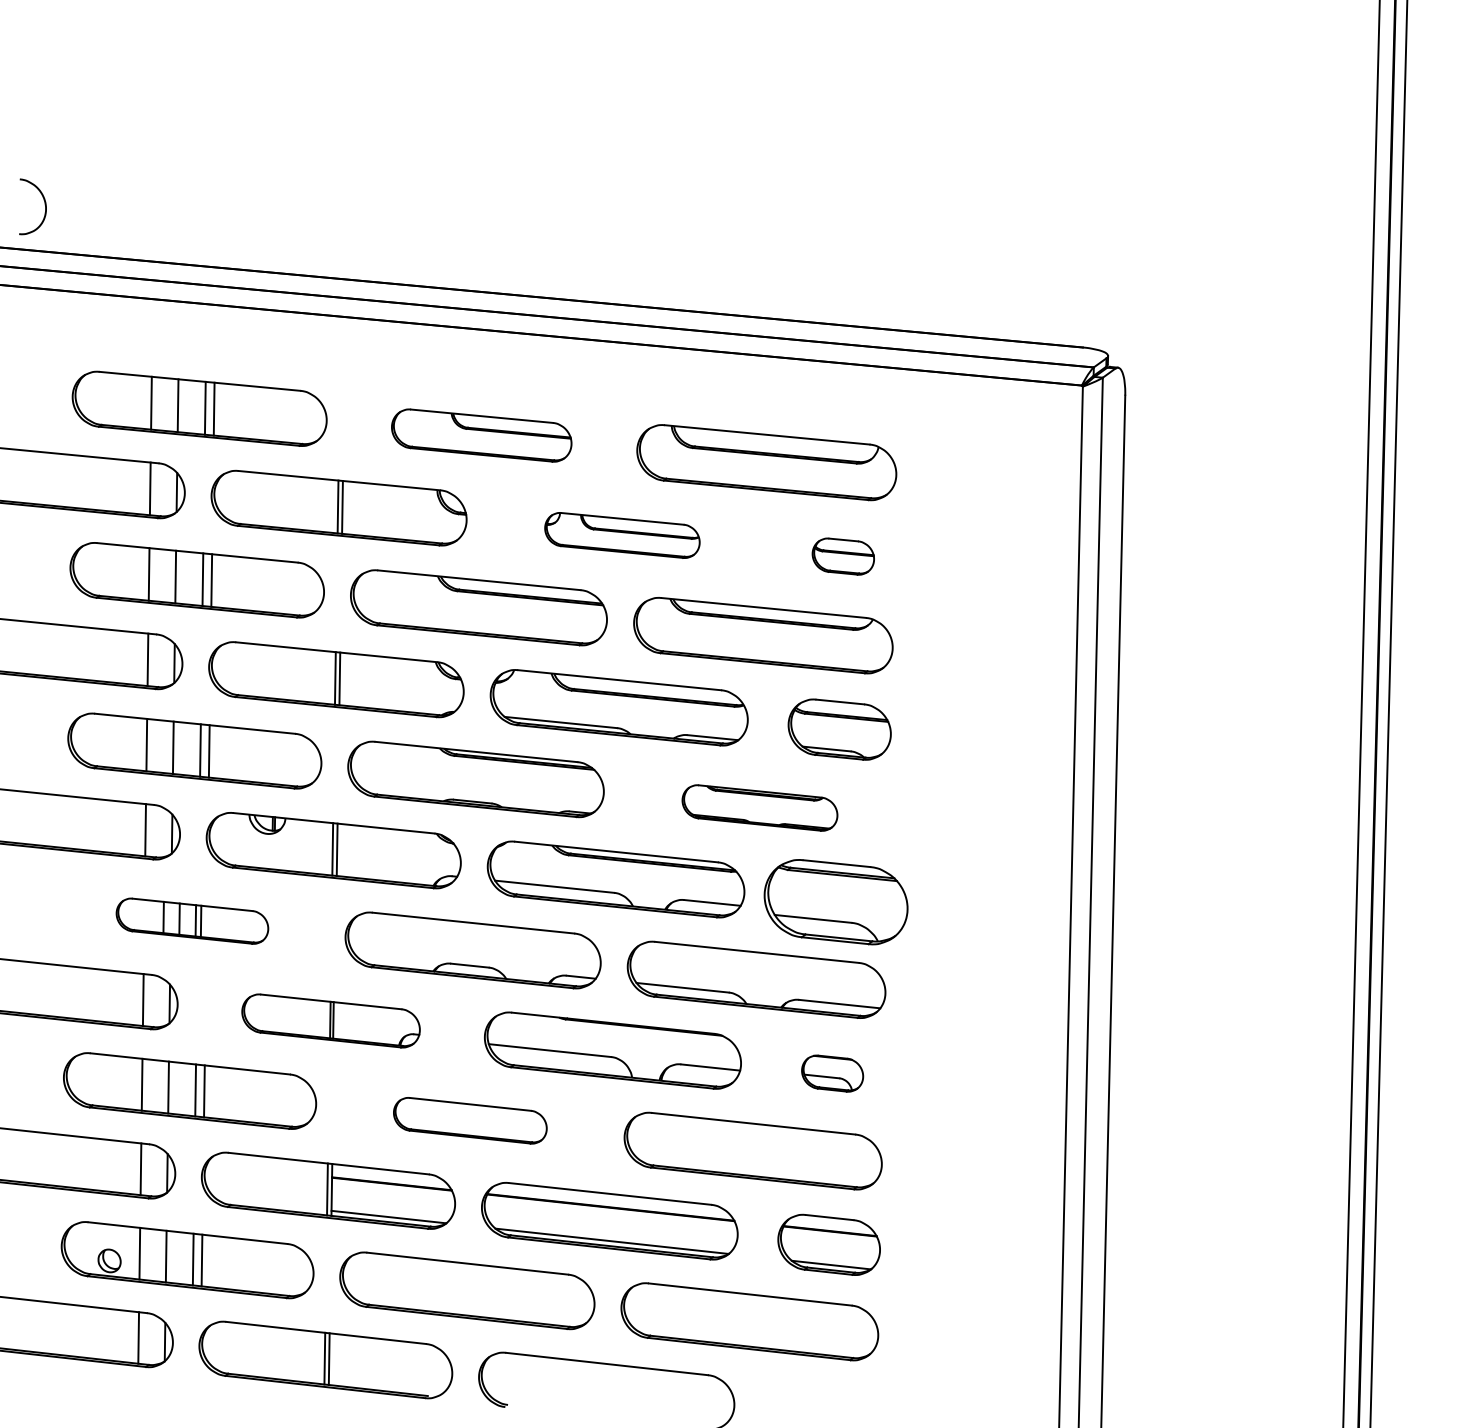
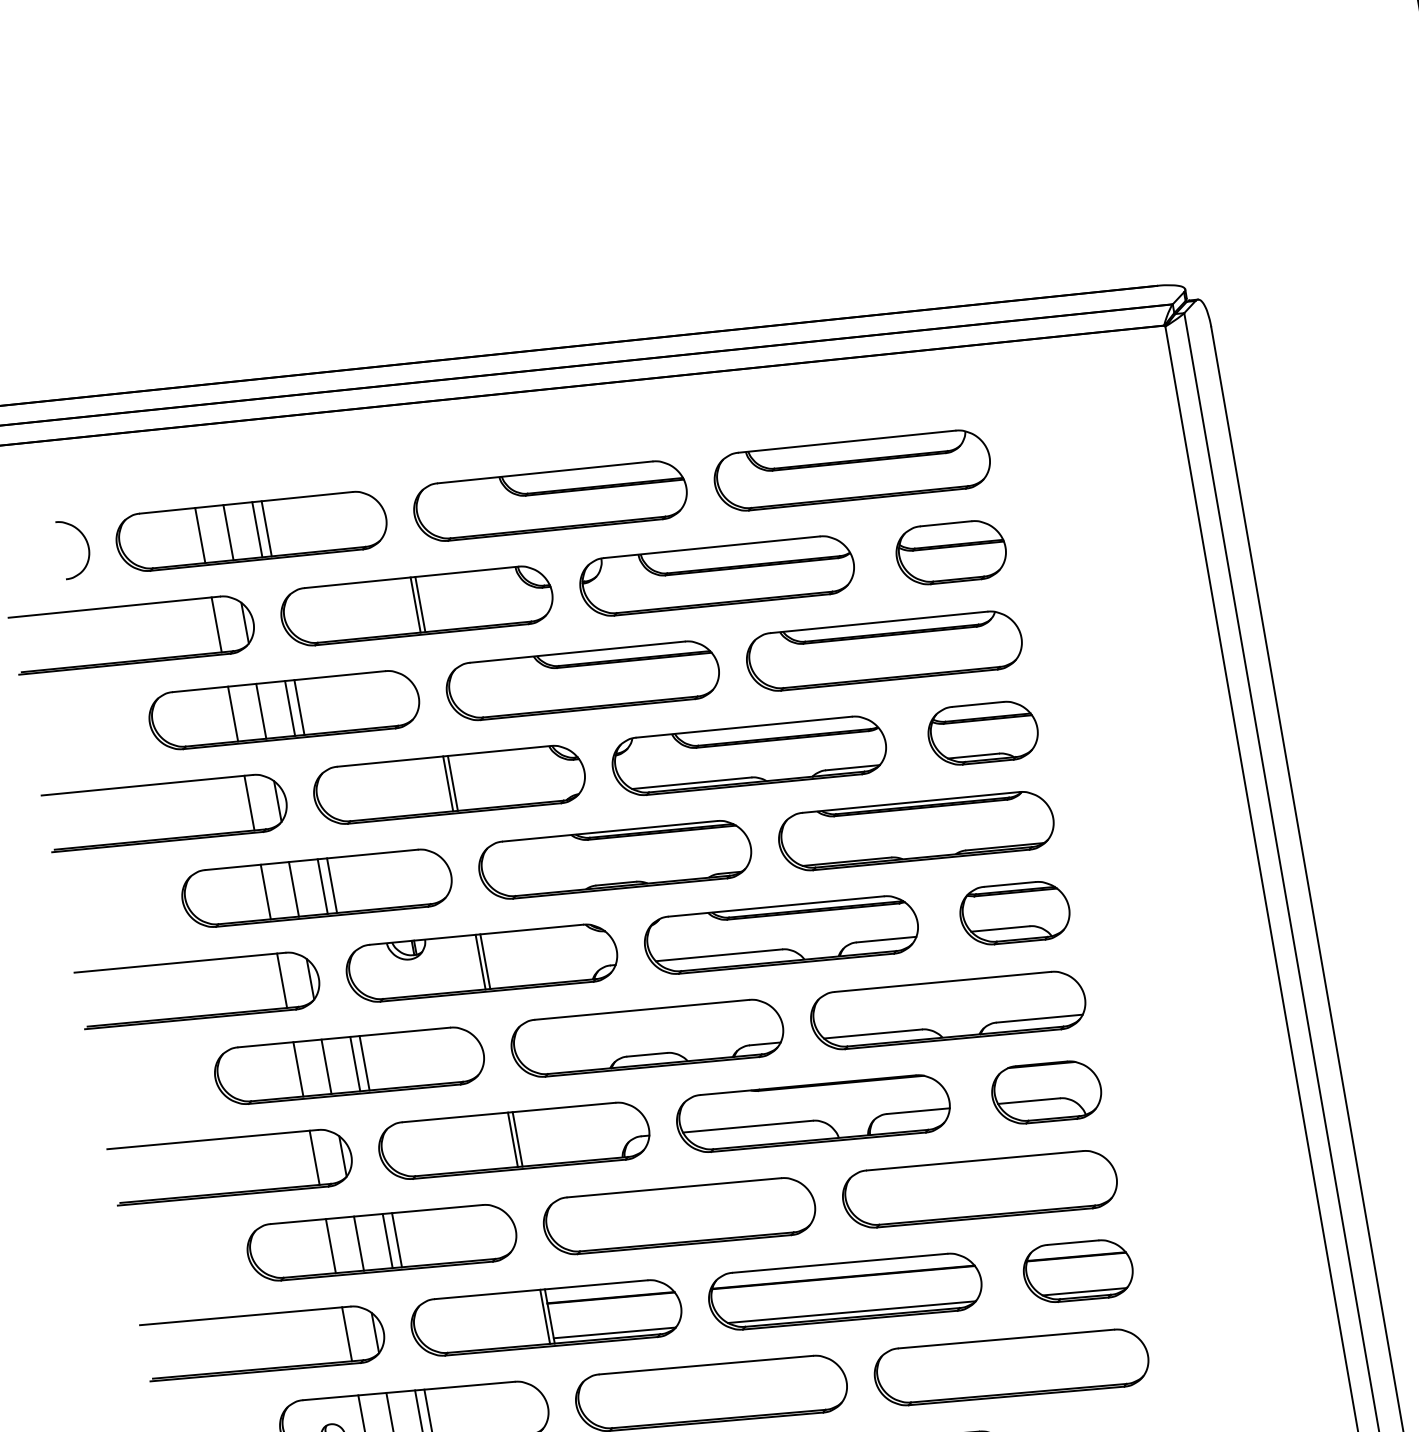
curve: (44, 204) -> (86, 543), moved
part: (481, 435) -> (550, 501), size x1.43
part: (622, 535) -> (717, 576), size x1.67
part: (843, 556) -> (951, 552), size x1.67
part: (759, 807) -> (915, 830), size x1.67
part: (836, 901) -> (1015, 912), size x0.71
part: (192, 920) -> (349, 1064), size x1.67
part: (330, 1020) -> (513, 1140), size x1.43
part: (832, 1073) -> (1046, 1092), size x1.67
part: (470, 1120) -> (679, 1215), size x1.67

